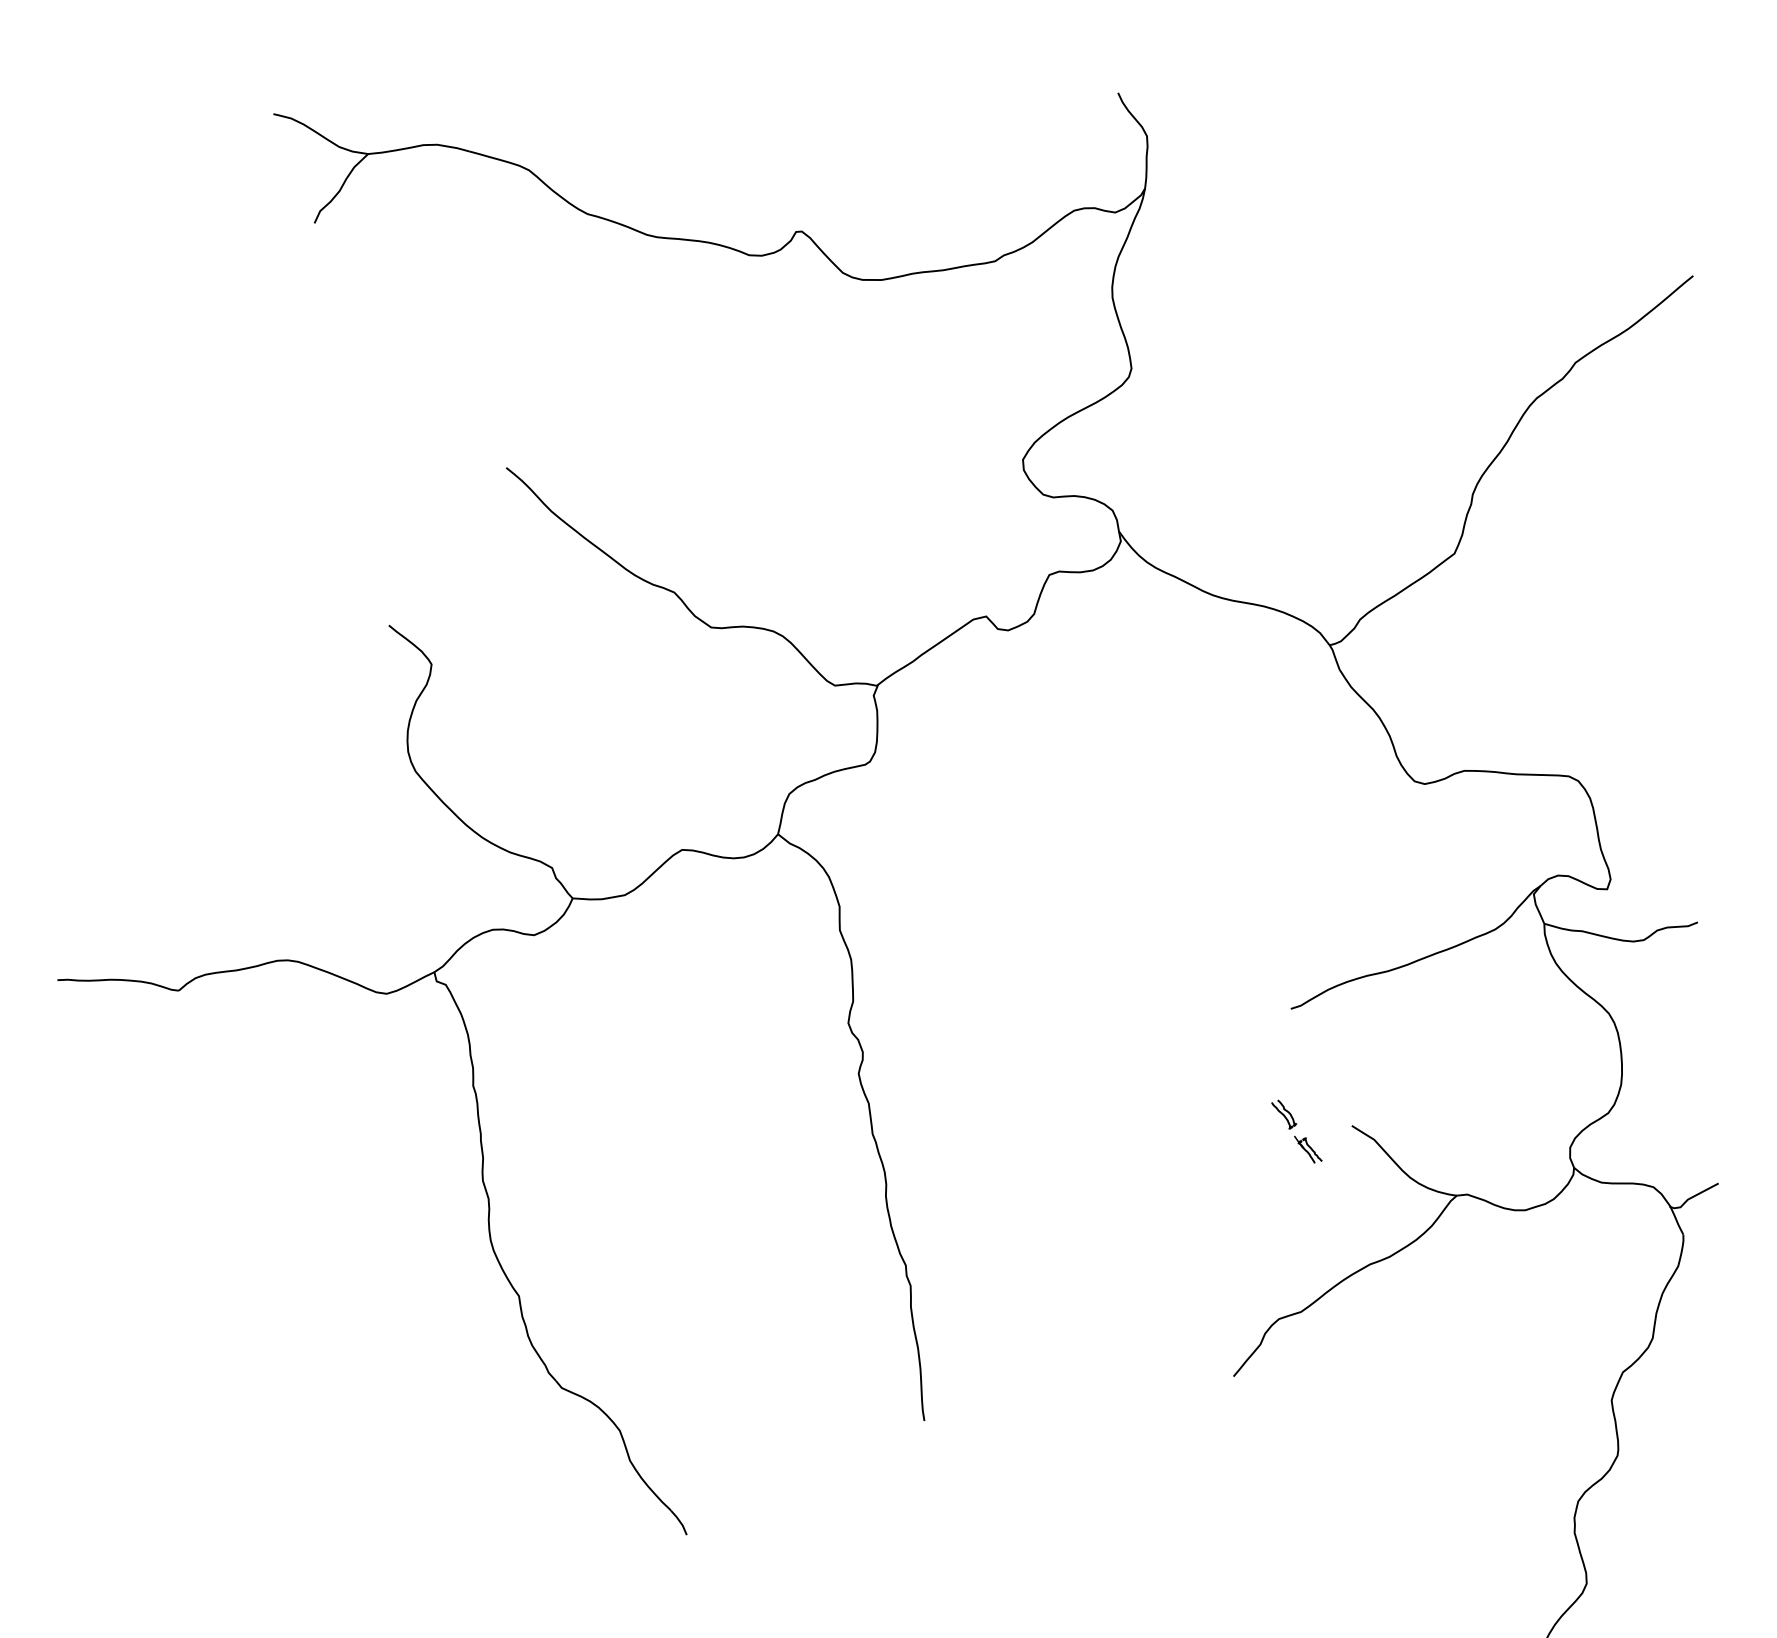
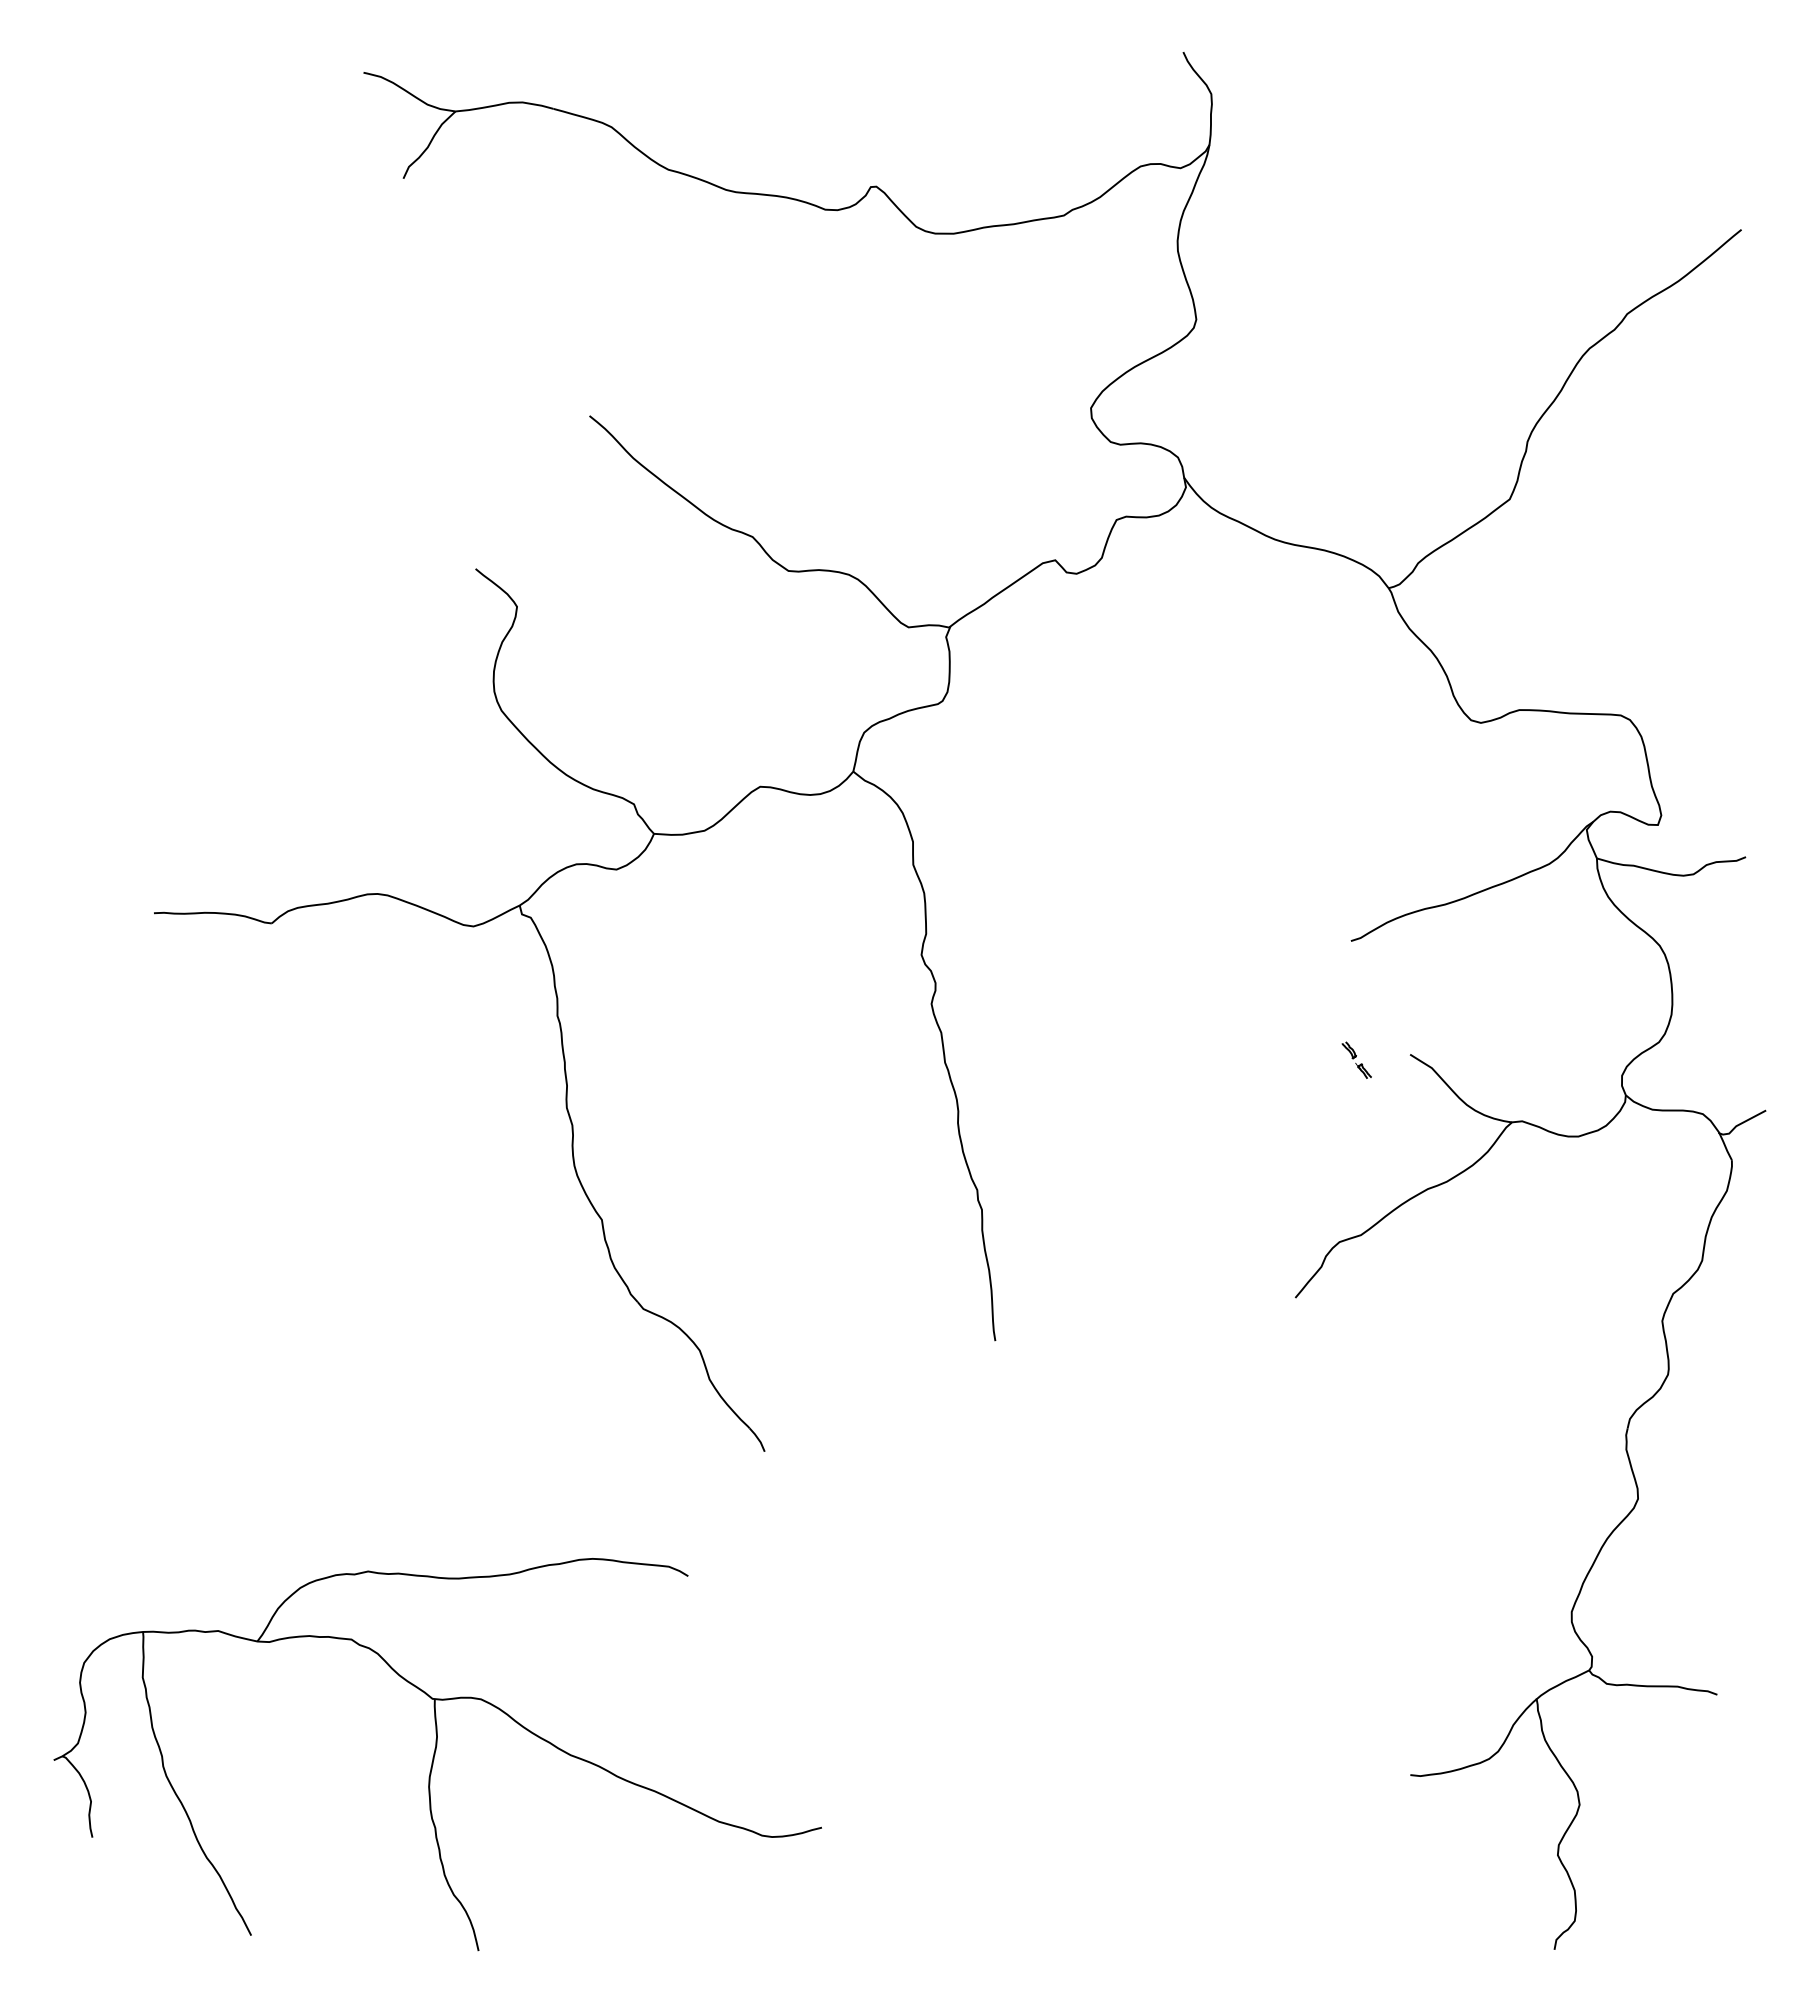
part: (1296, 1131) -> (1356, 1060), size x0.6

